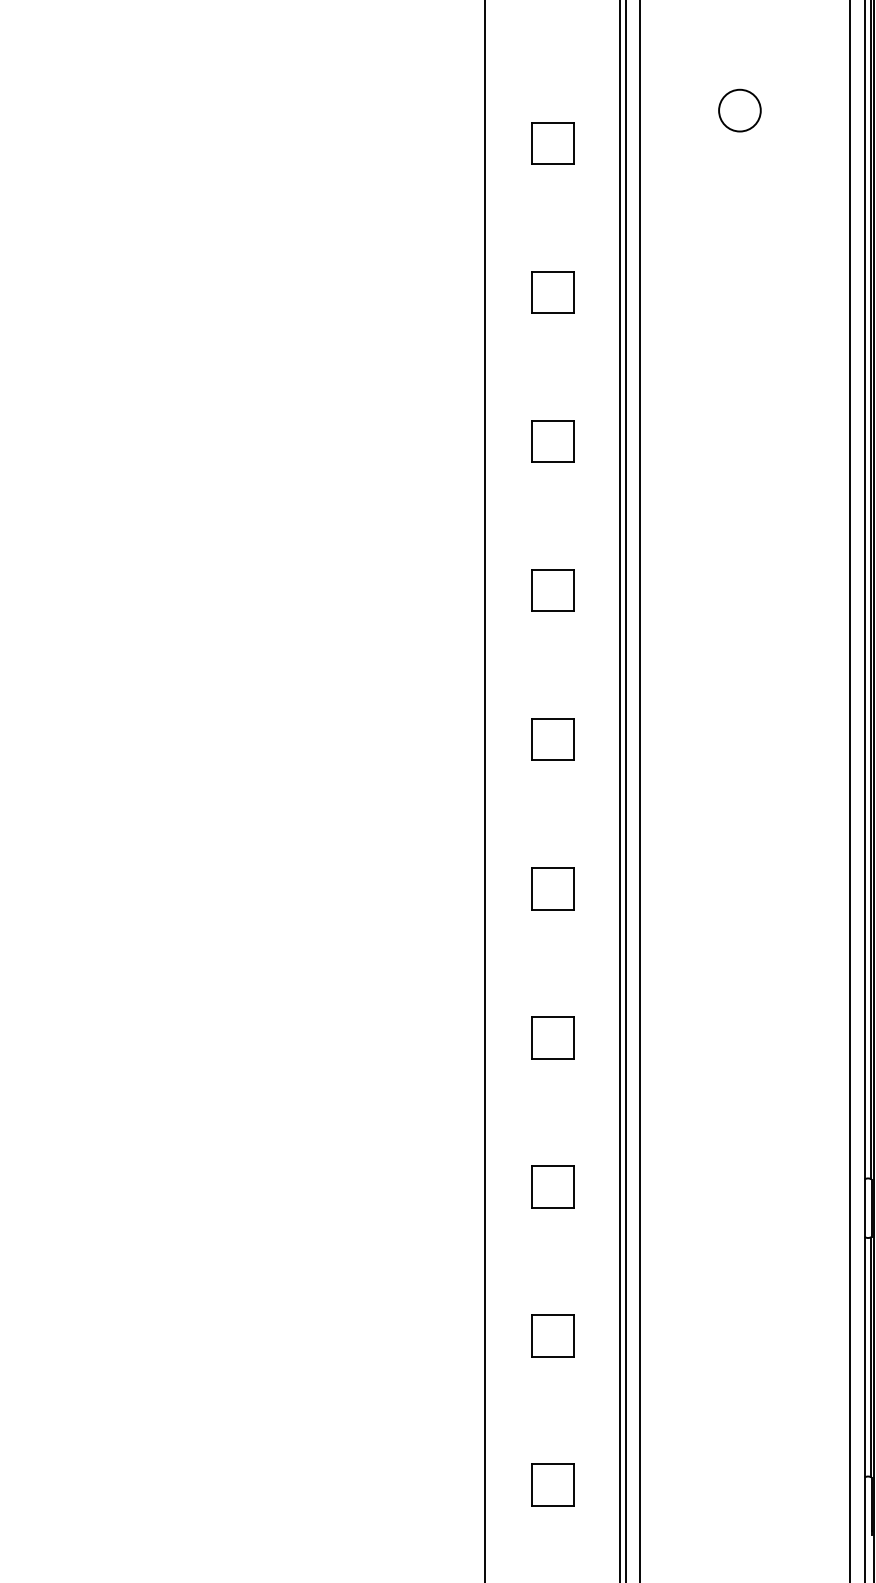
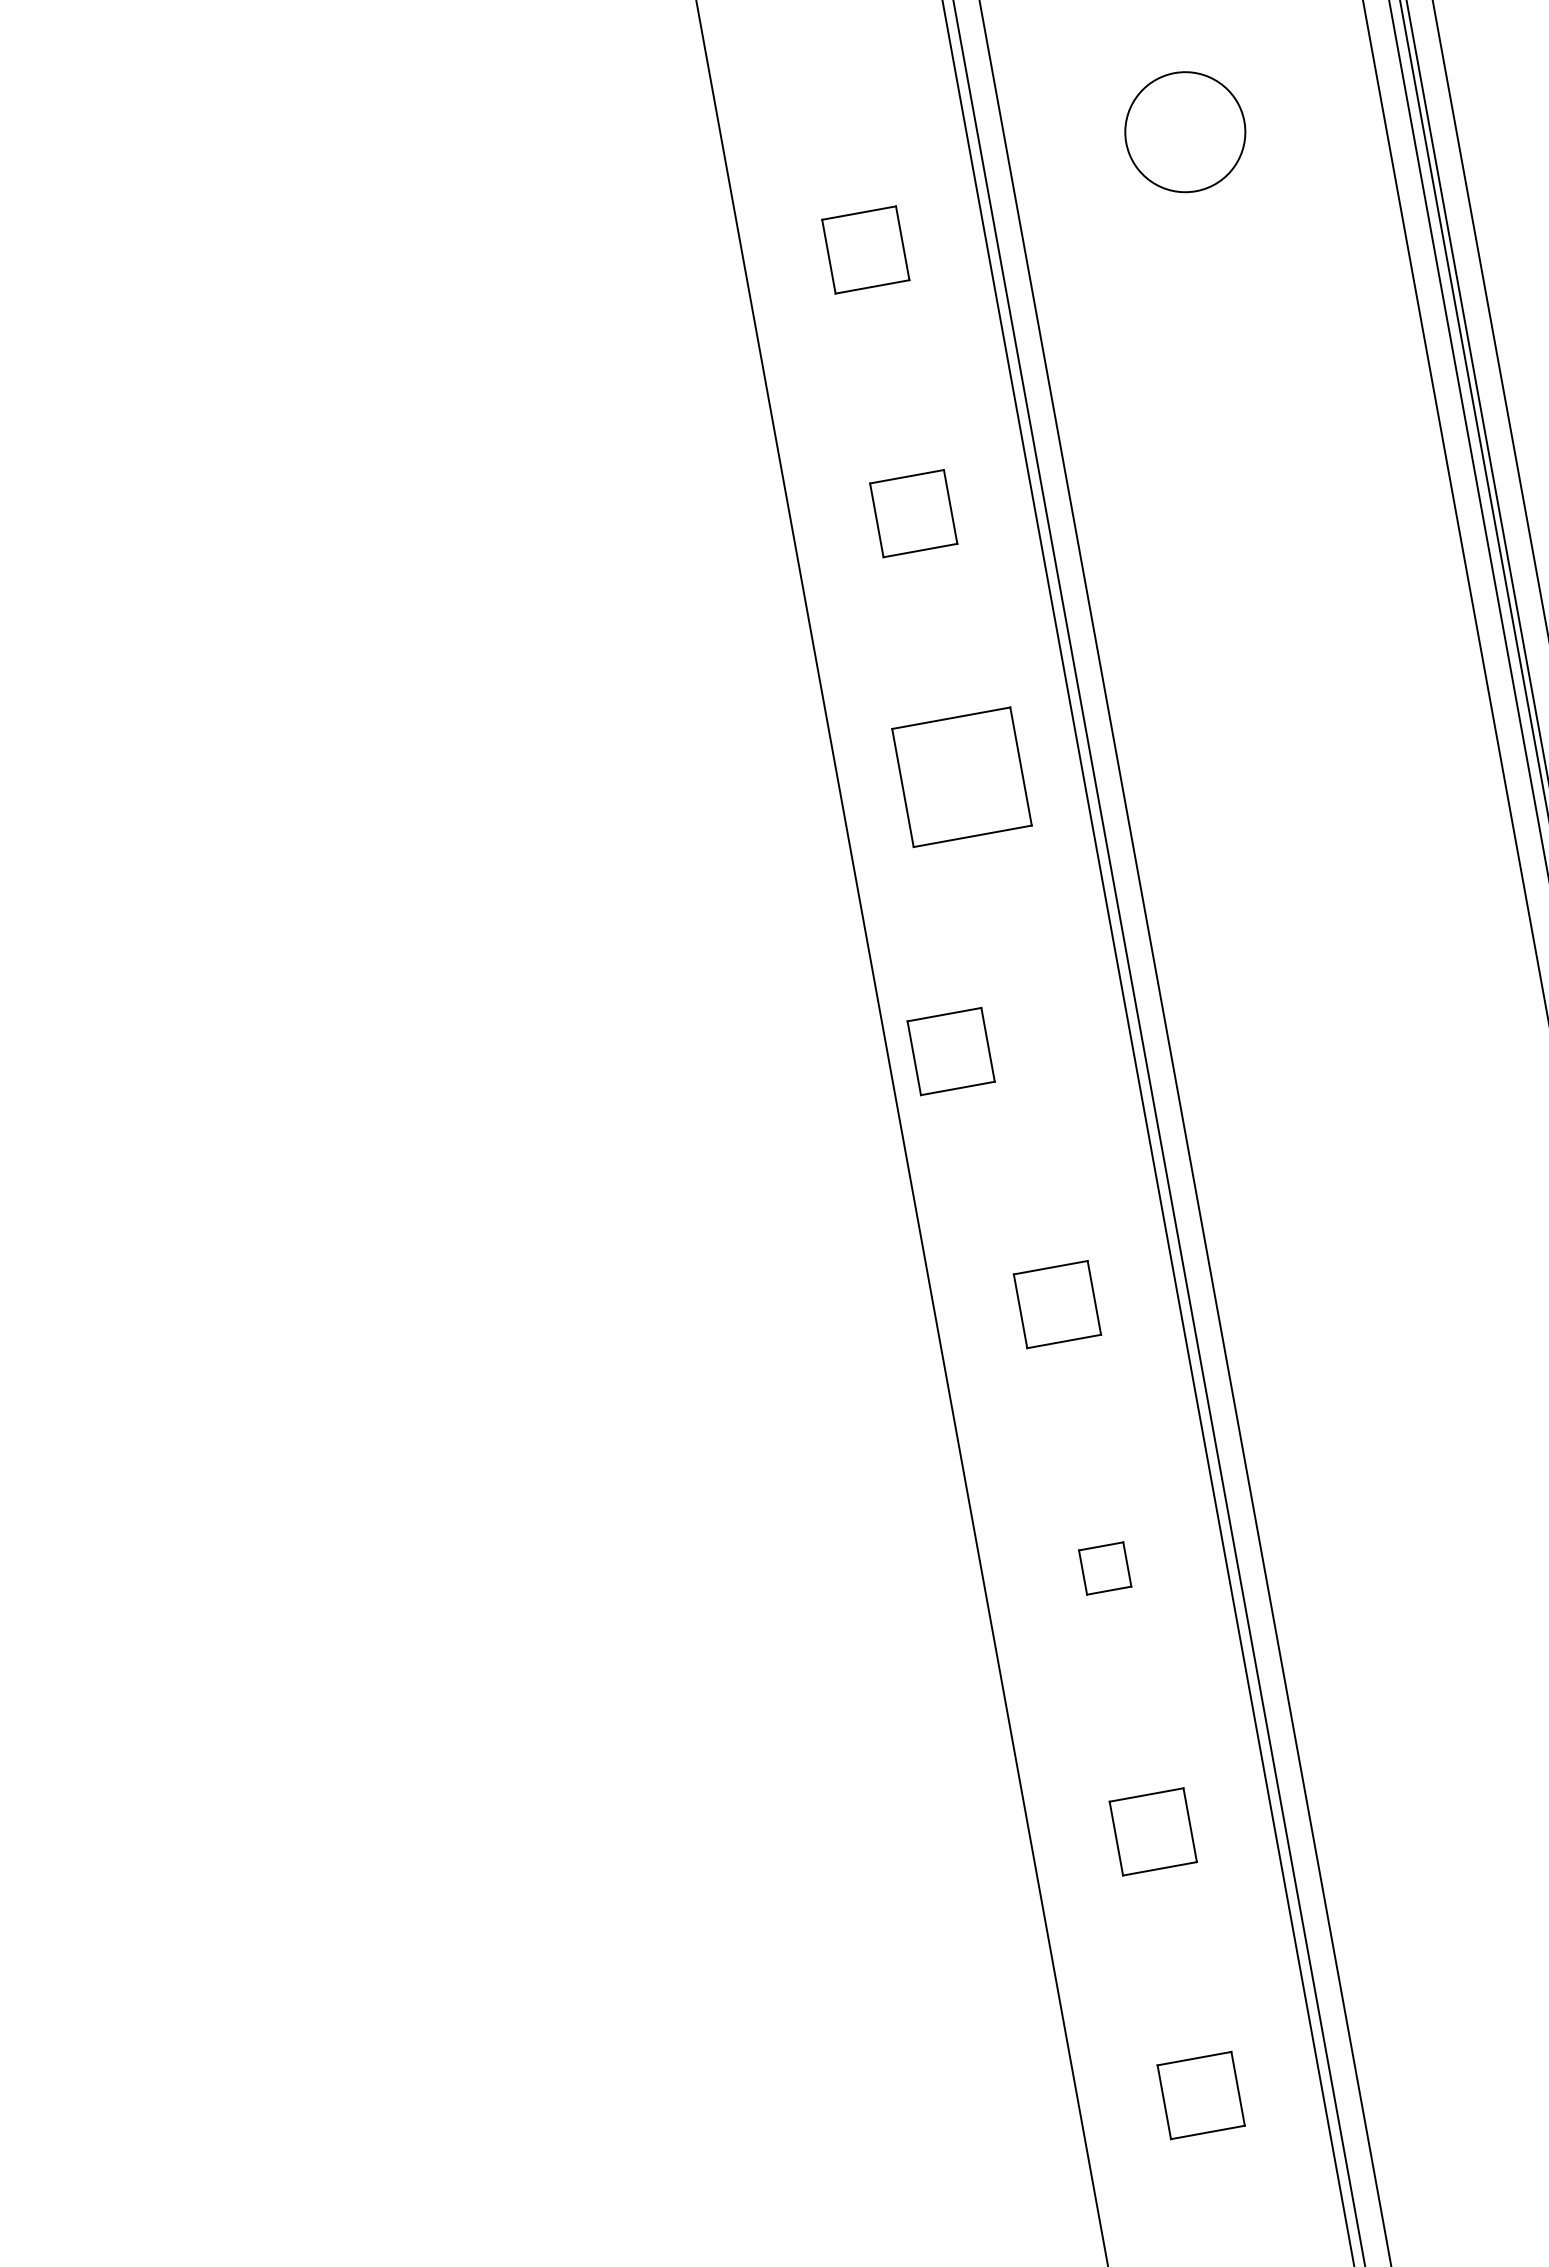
circle: (739, 110) -> (1184, 131), size x1.6
part: (552, 441) -> (960, 777), size x1.6
part: (552, 590) -> (949, 1051), moved
part: (552, 888) -> (1103, 1568), size x0.6

